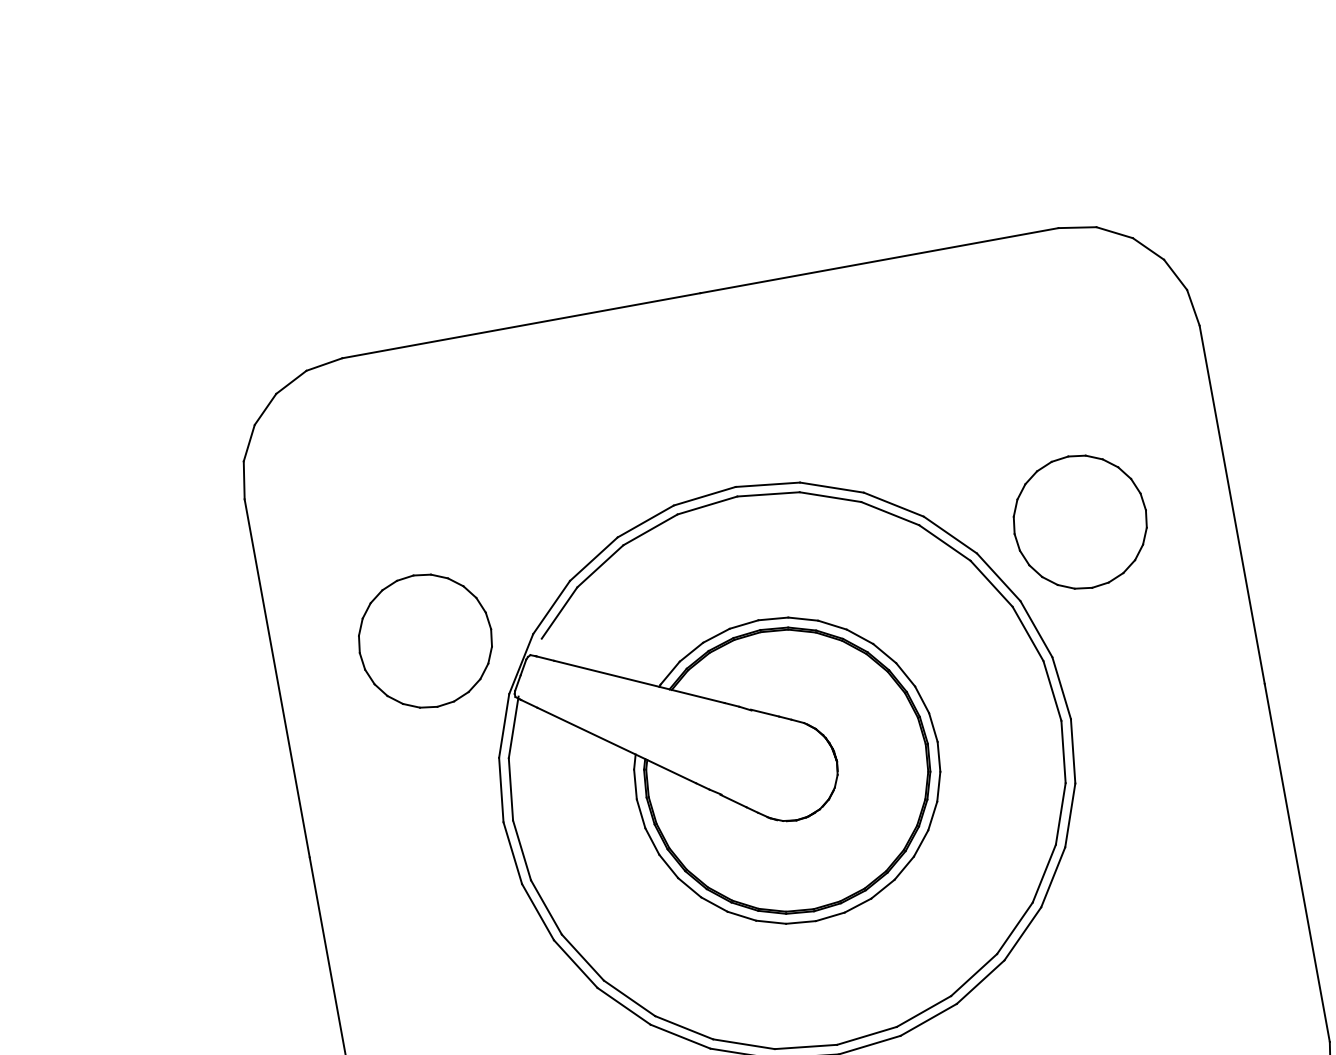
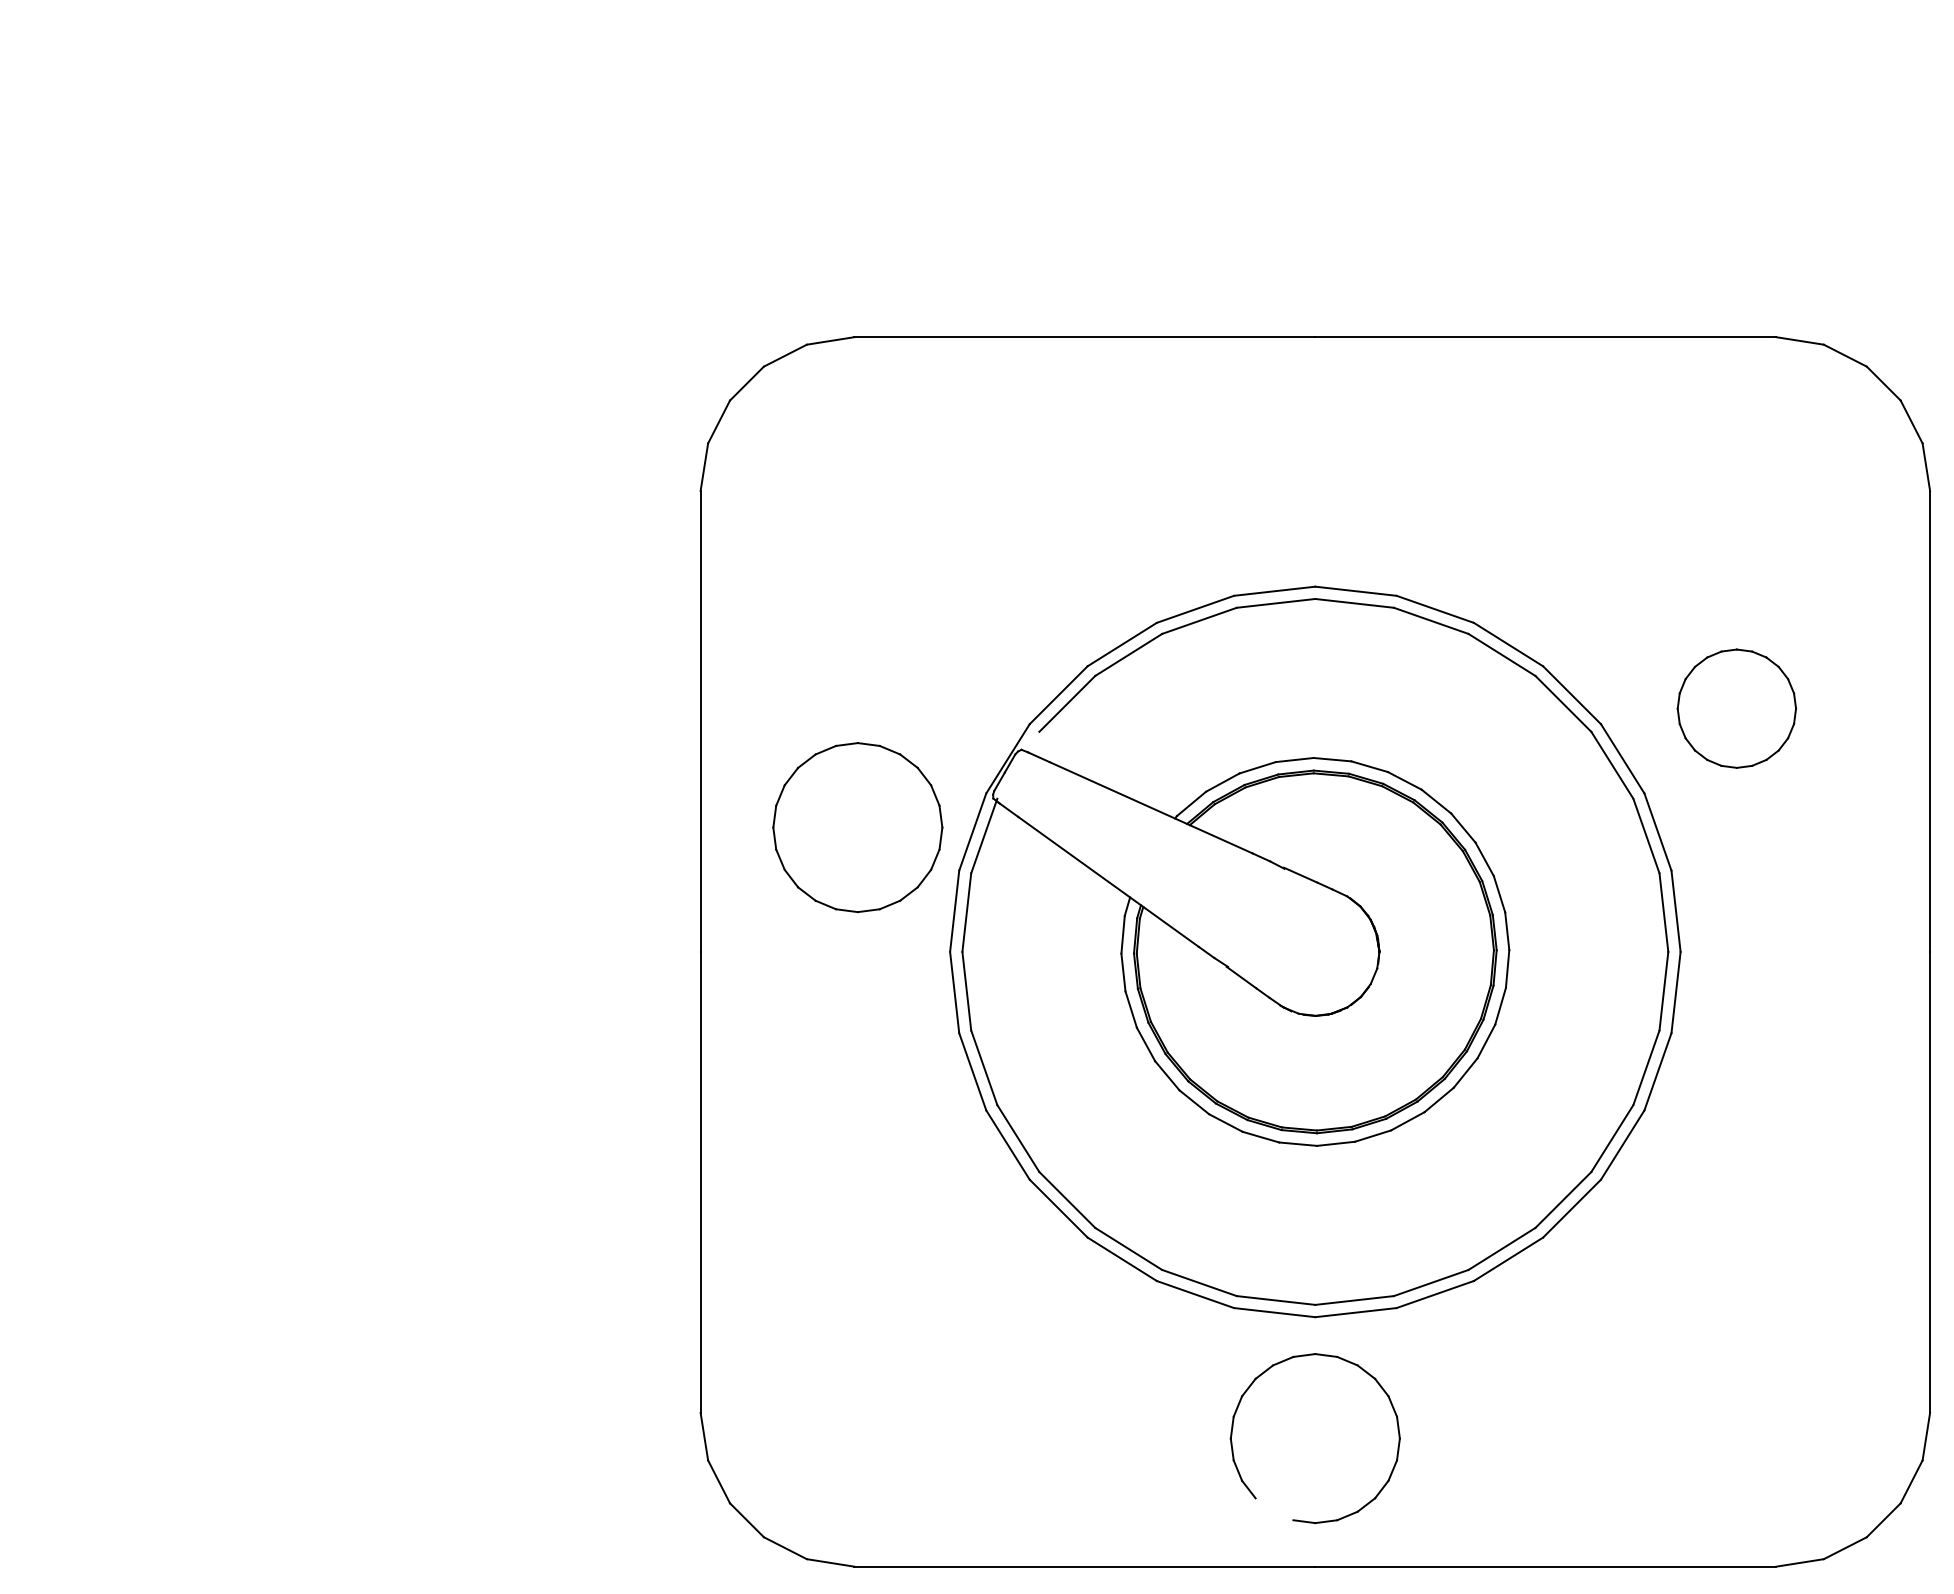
part: (1080, 522) -> (1736, 708), size x0.7
part: (425, 641) -> (857, 827), moved

